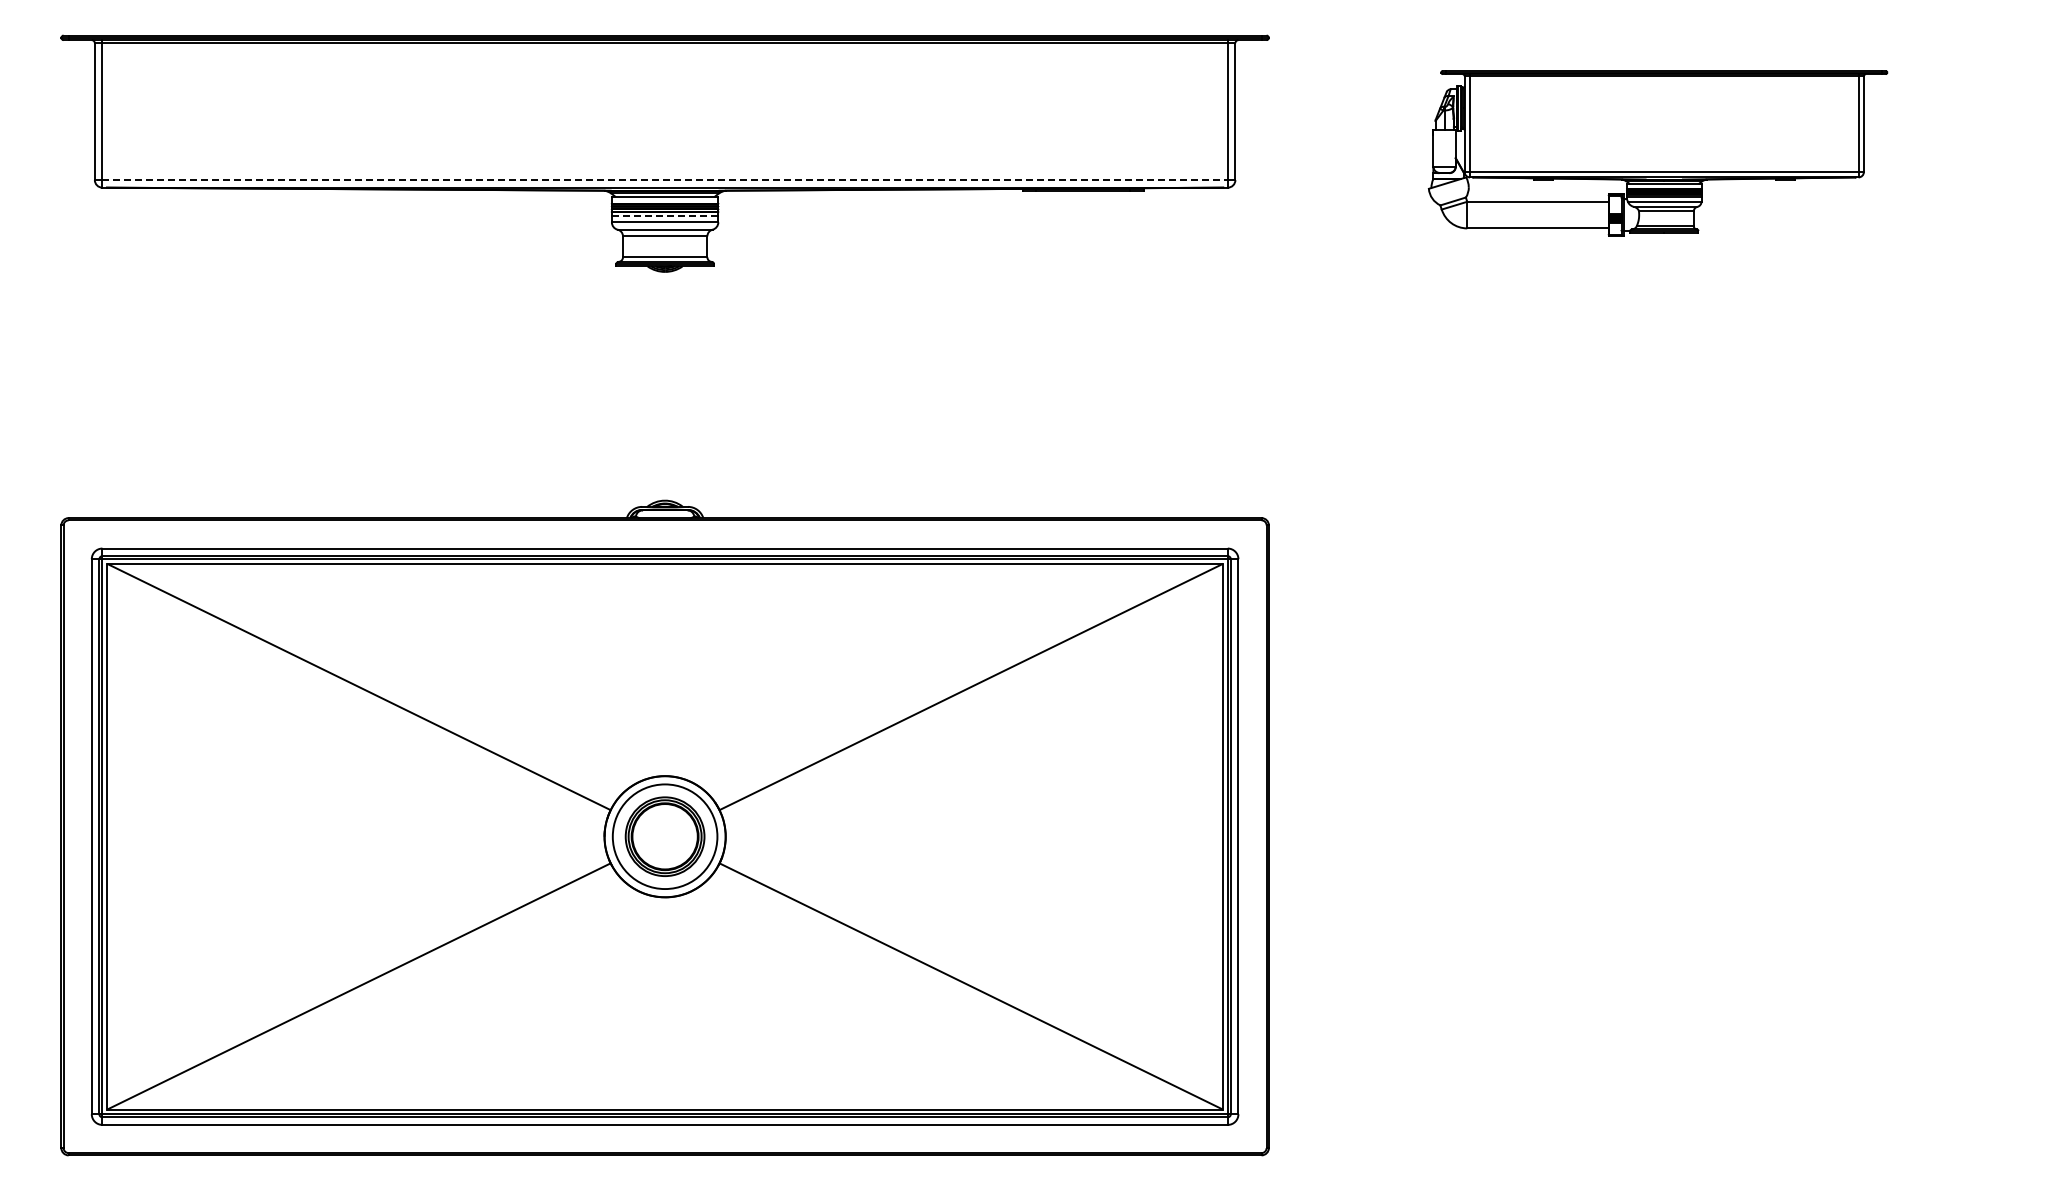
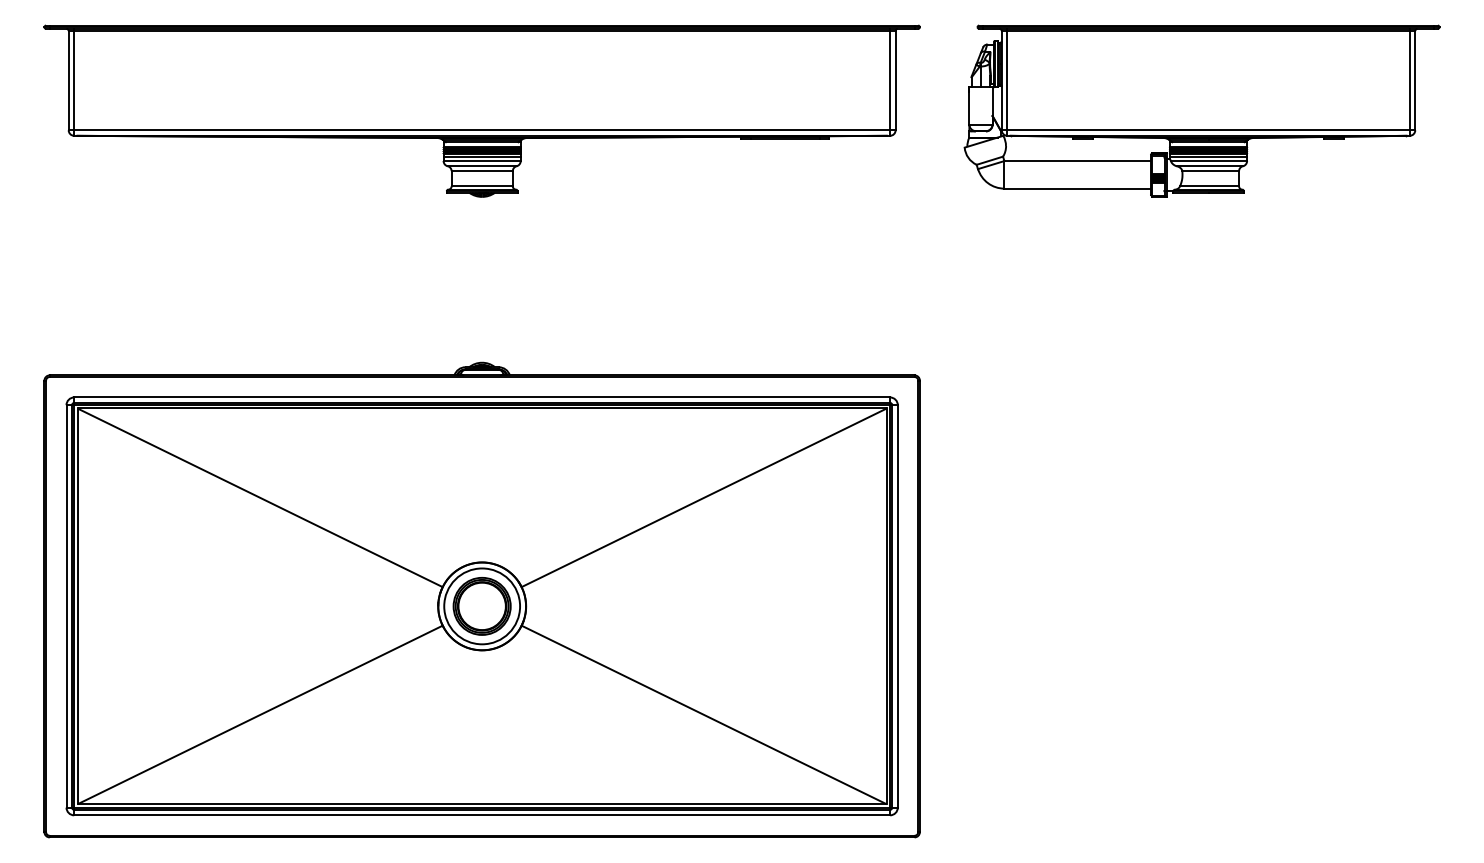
part: (1657, 153) -> (1201, 111), size x1.43
line: (665, 180) -> (482, 130), dashed -> solid
line: (665, 216) -> (482, 156), dashed -> solid

